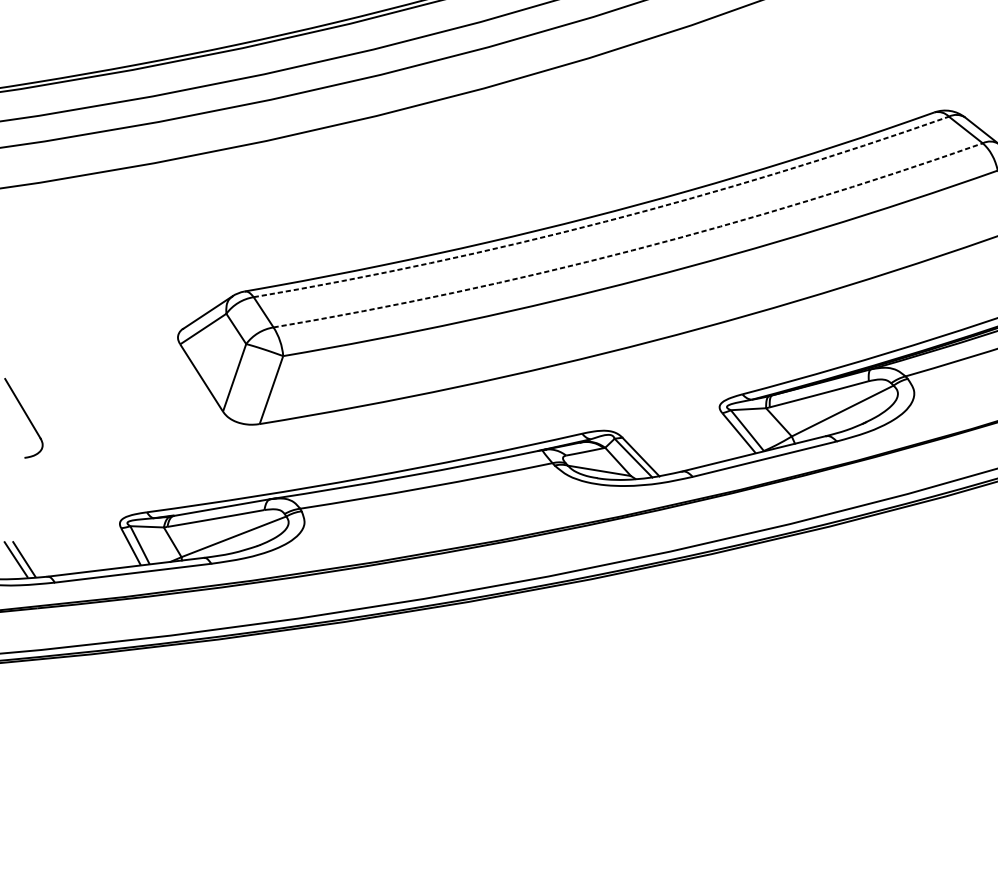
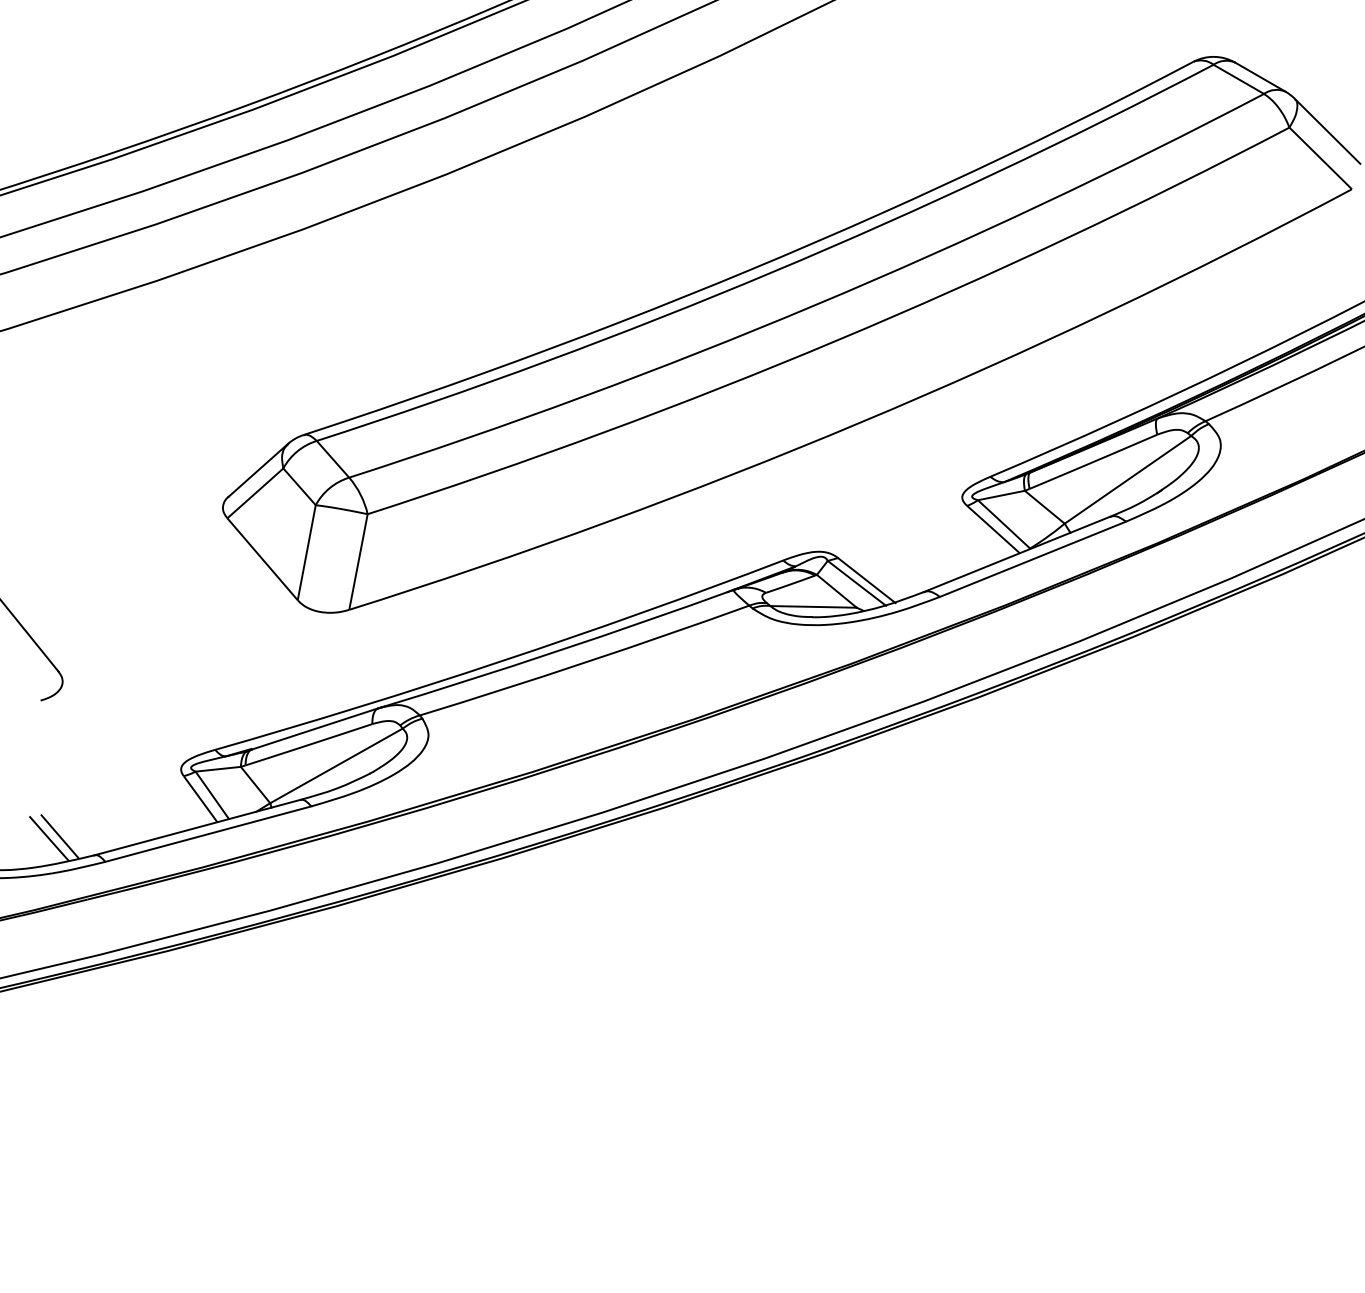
arc: (605, 221) -> (773, 271), dashed -> solid
arc: (631, 250) -> (814, 305), dashed -> solid

